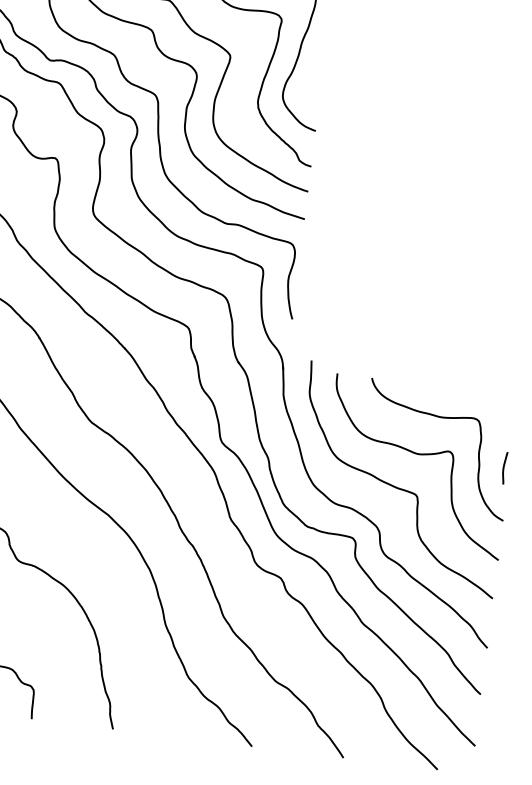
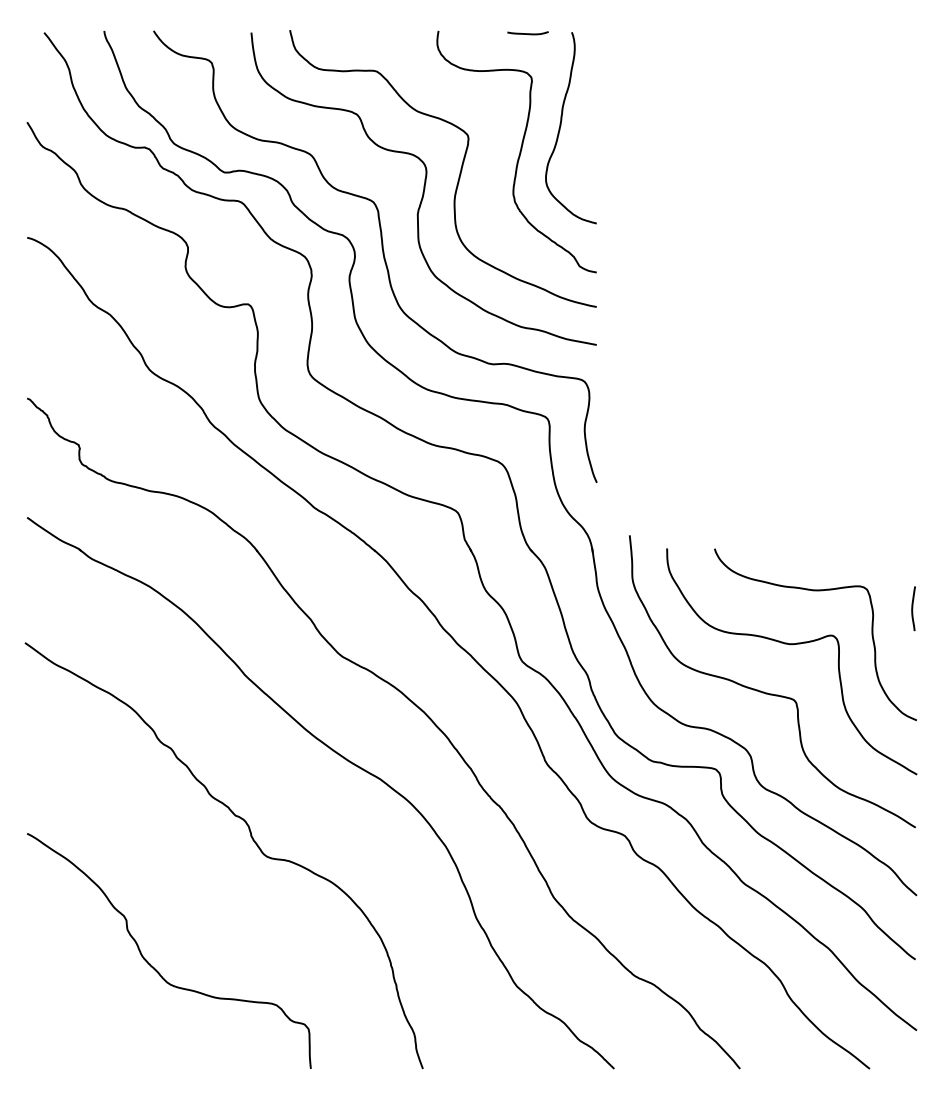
curve: (504, 468) -> (913, 608), moved

